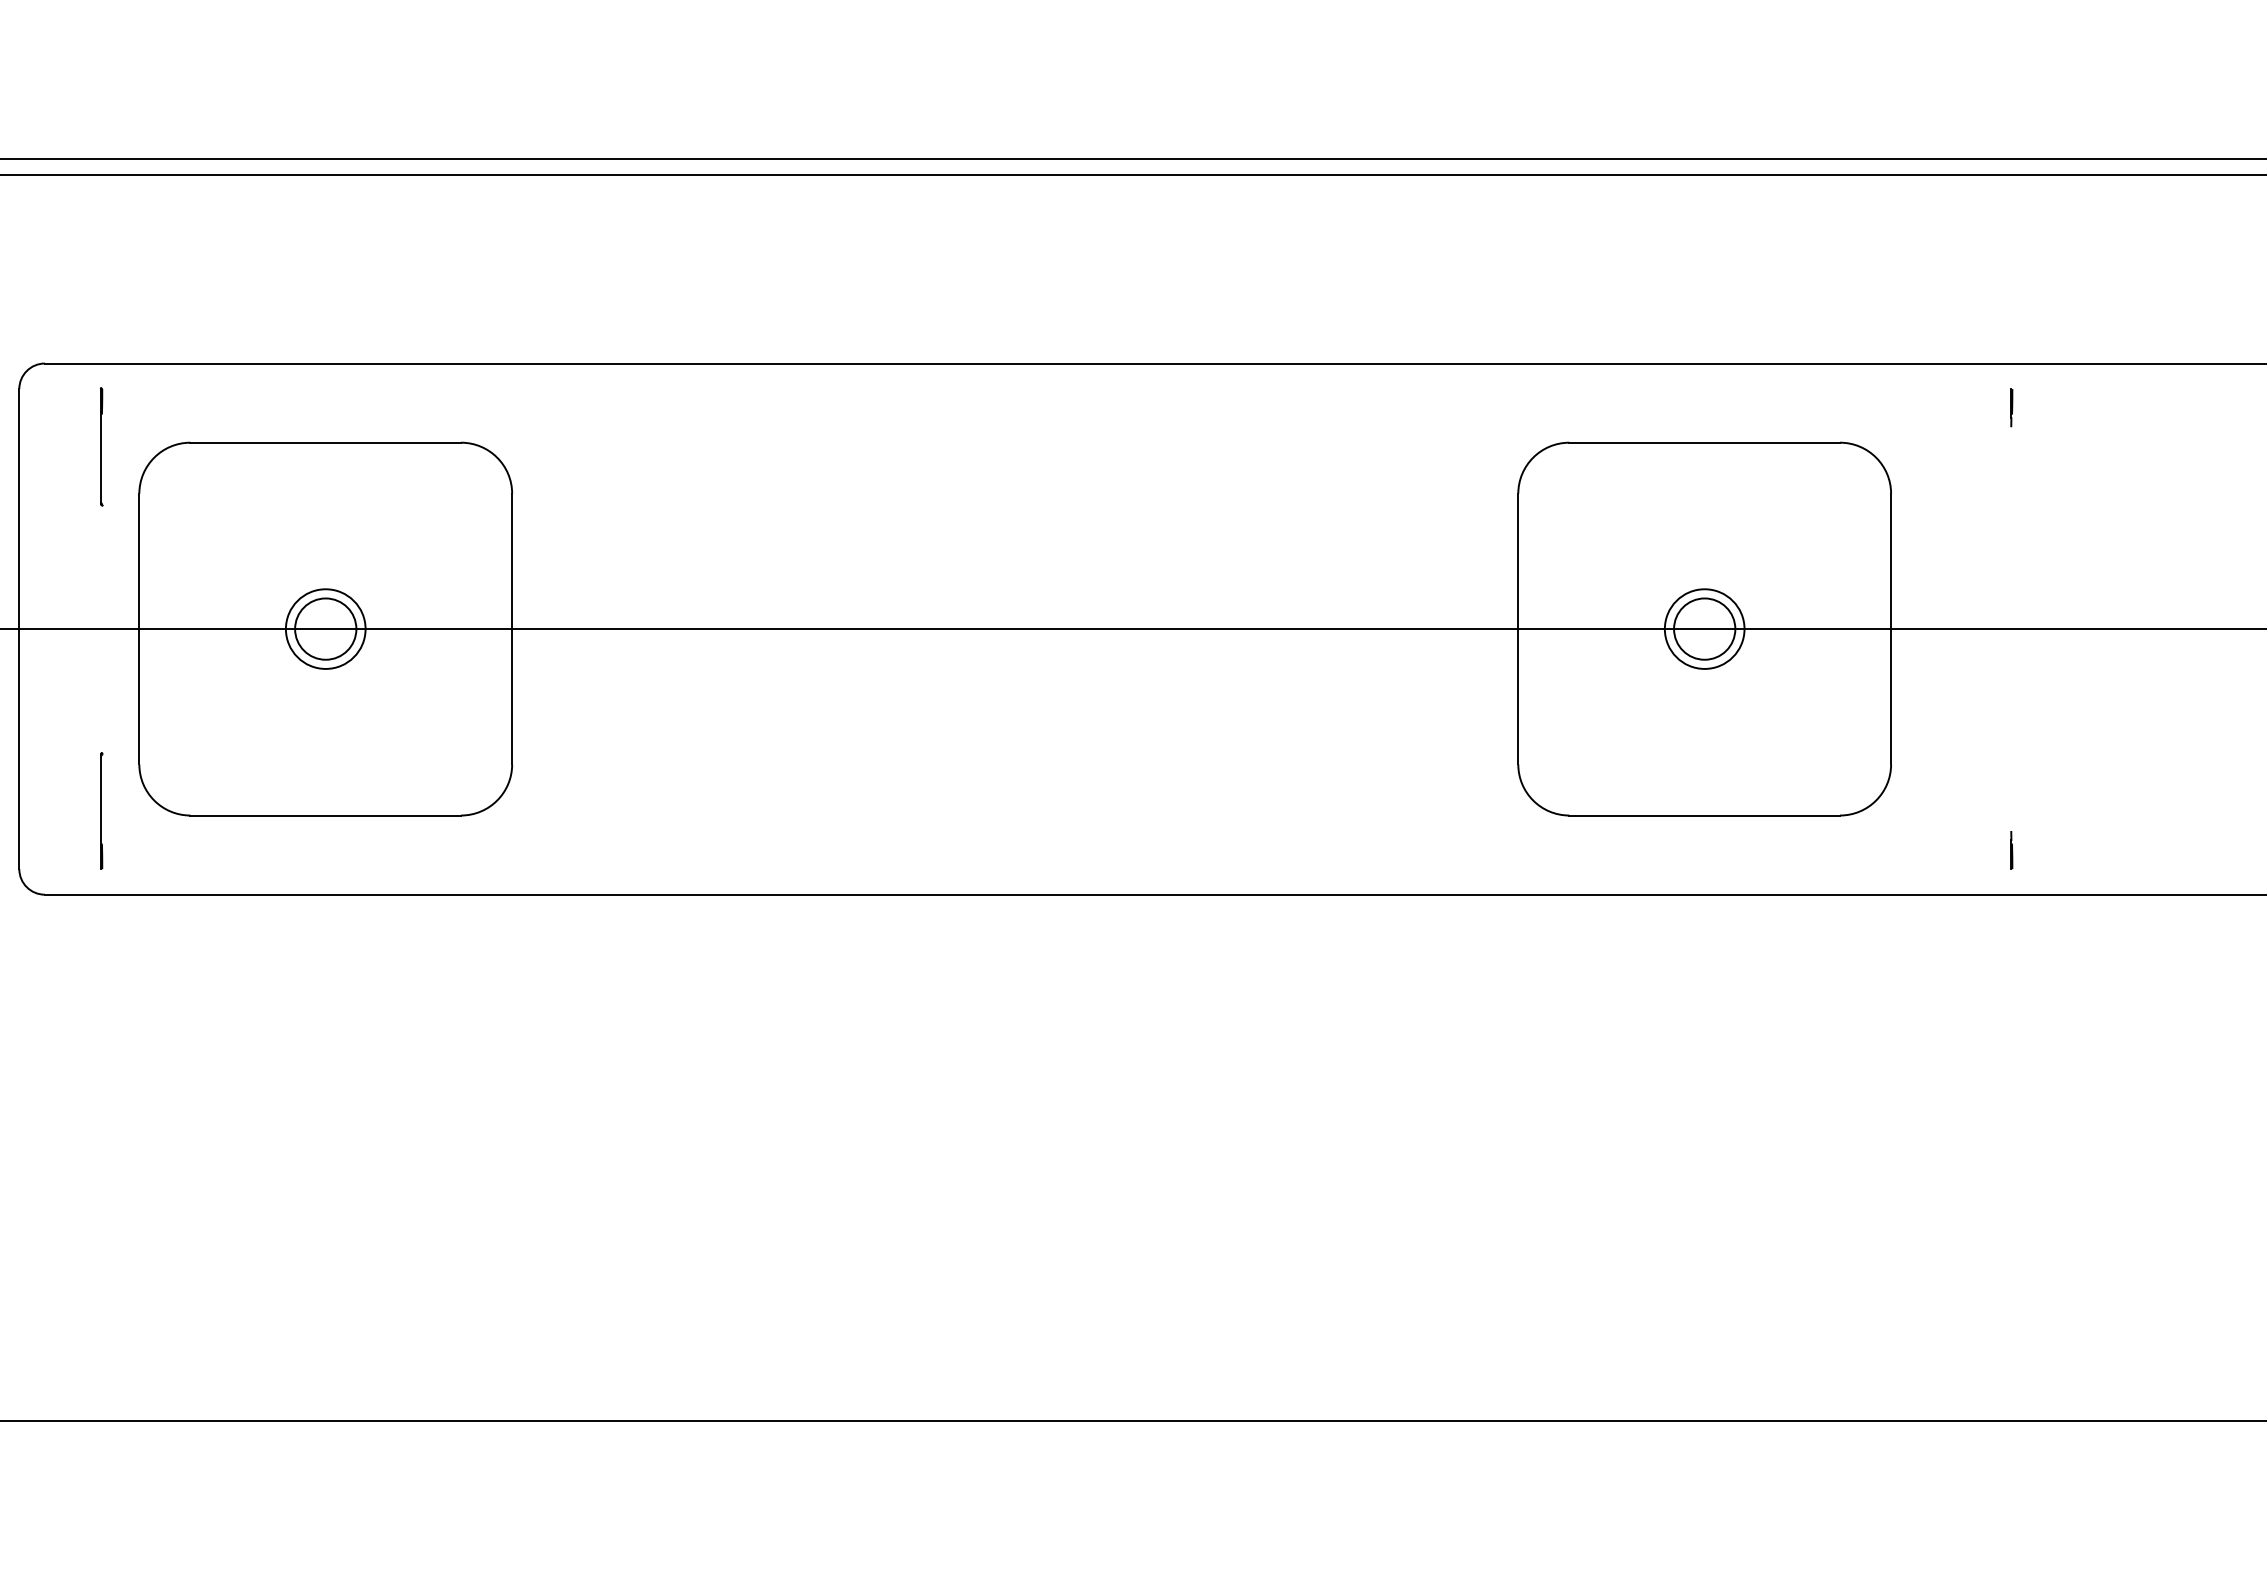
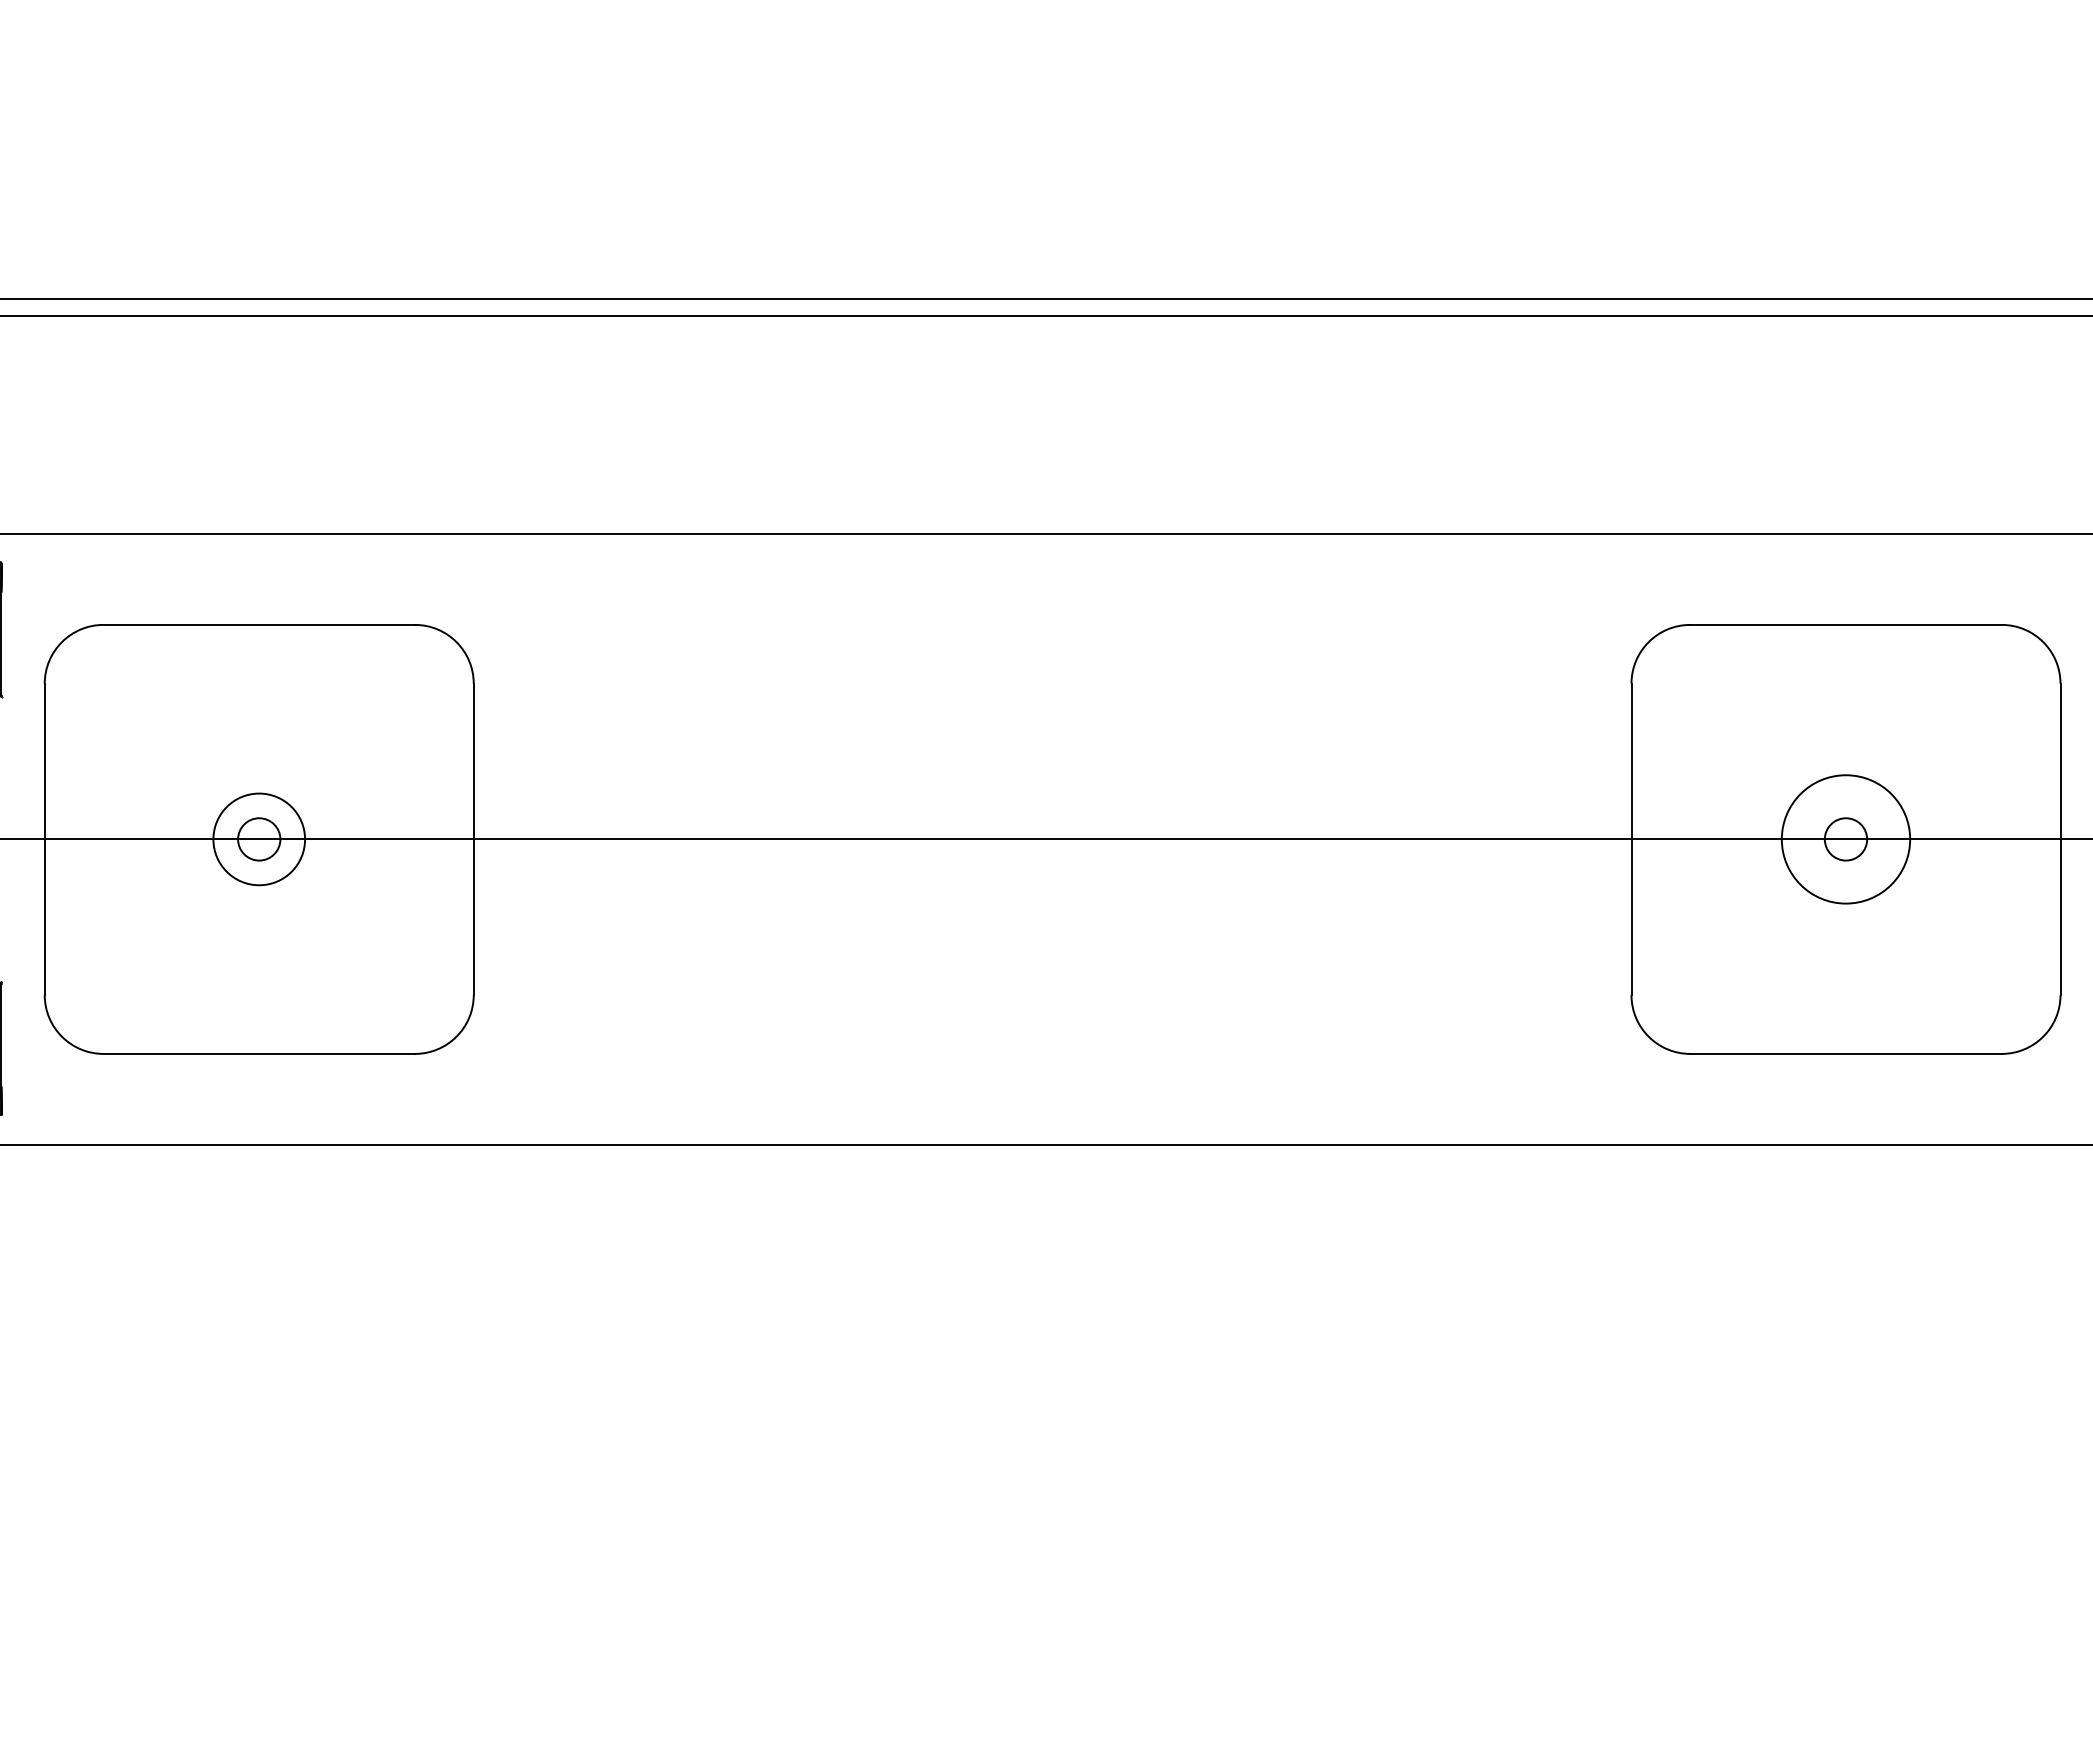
circle: (325, 628) -> (258, 838), size x0.6
circle: (1704, 628) -> (1845, 838), size x0.6
circle: (1704, 628) -> (1845, 838), size x1.4

